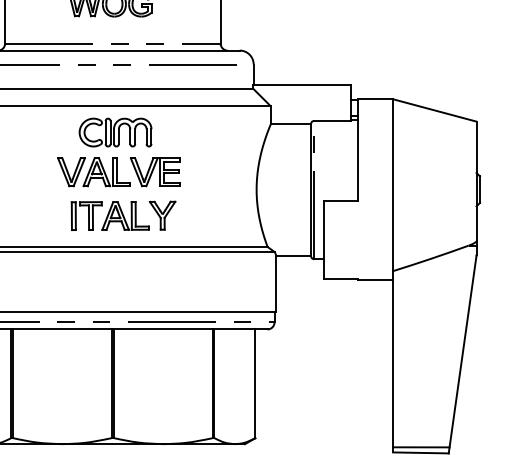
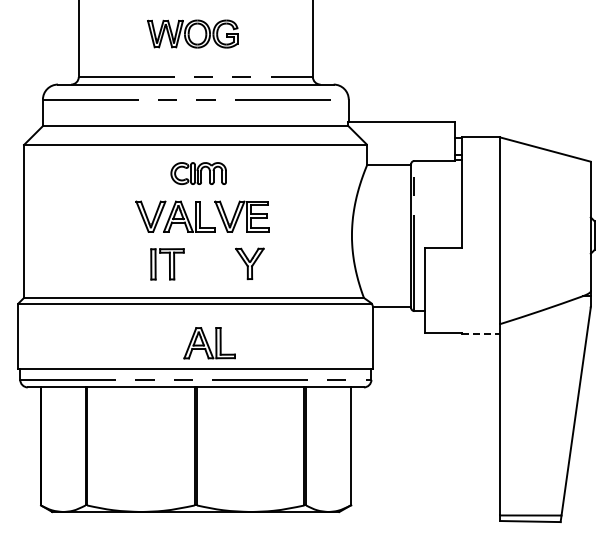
part: (115, 132) -> (198, 173), size x0.7
part: (125, 216) -> (209, 343), moved
line: (375, 279) -> (481, 333), solid -> dashed

